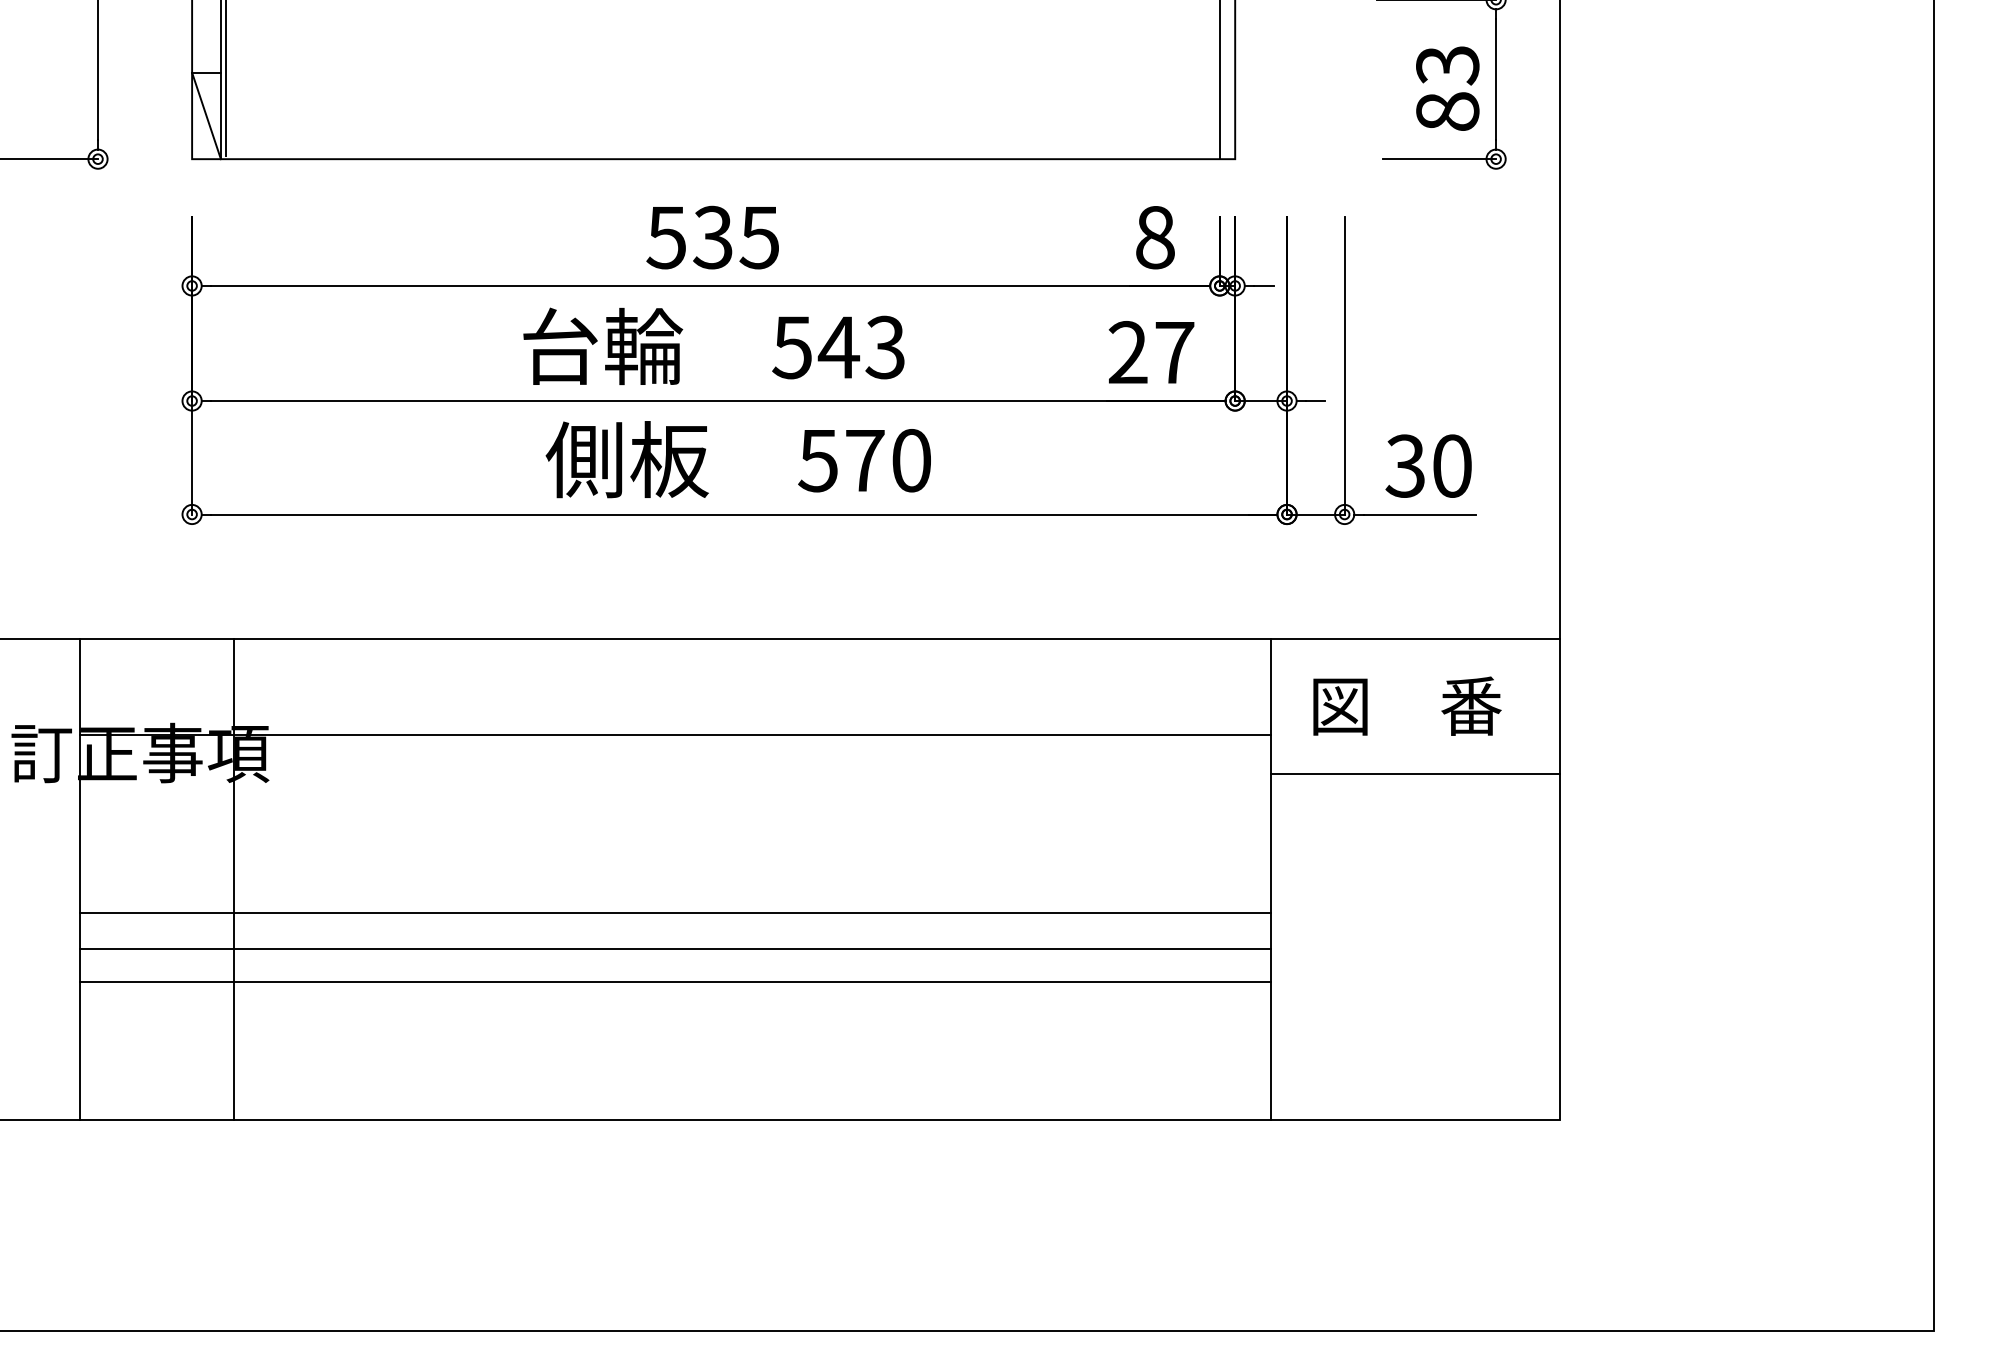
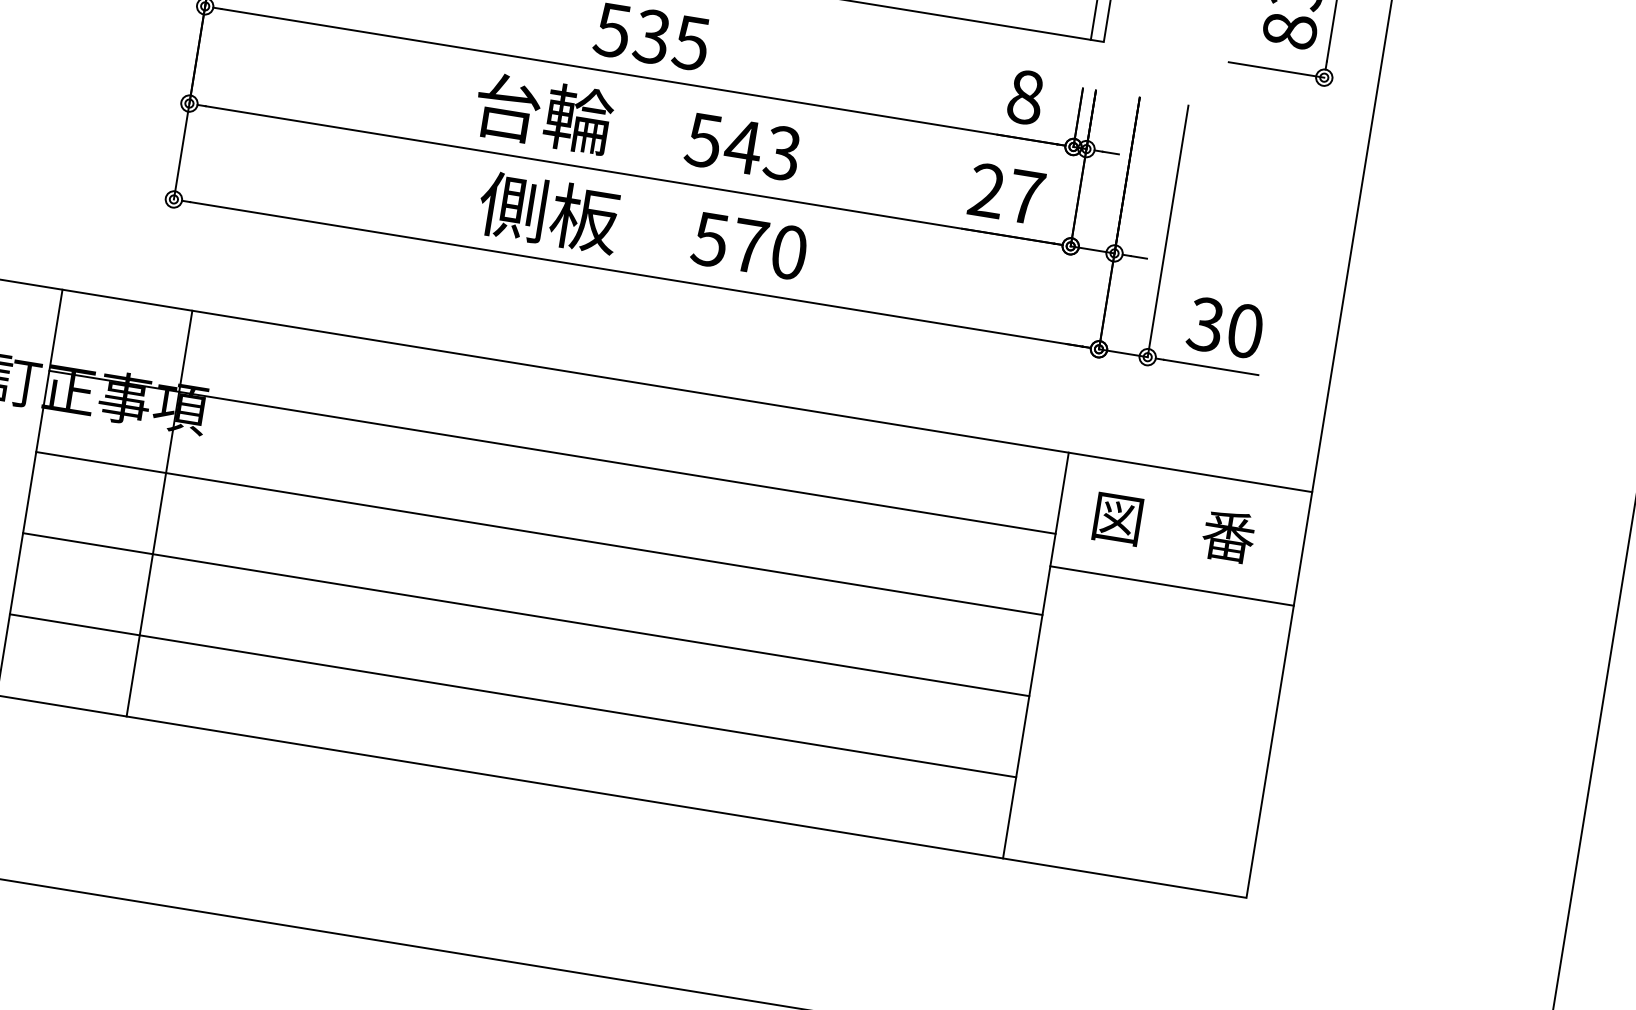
line: (675, 912) -> (538, 533), moved
line: (675, 948) -> (512, 695), moved
line: (675, 981) -> (525, 614), moved

